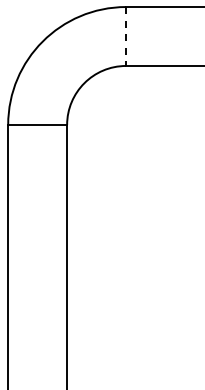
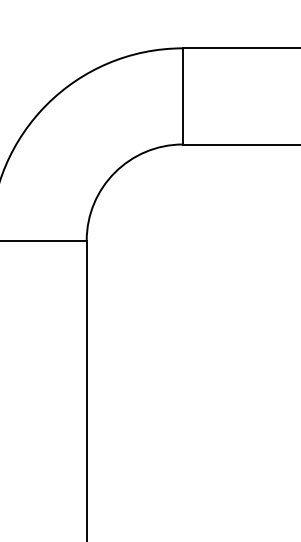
line: (126, 37) -> (183, 98), dashed -> solid

